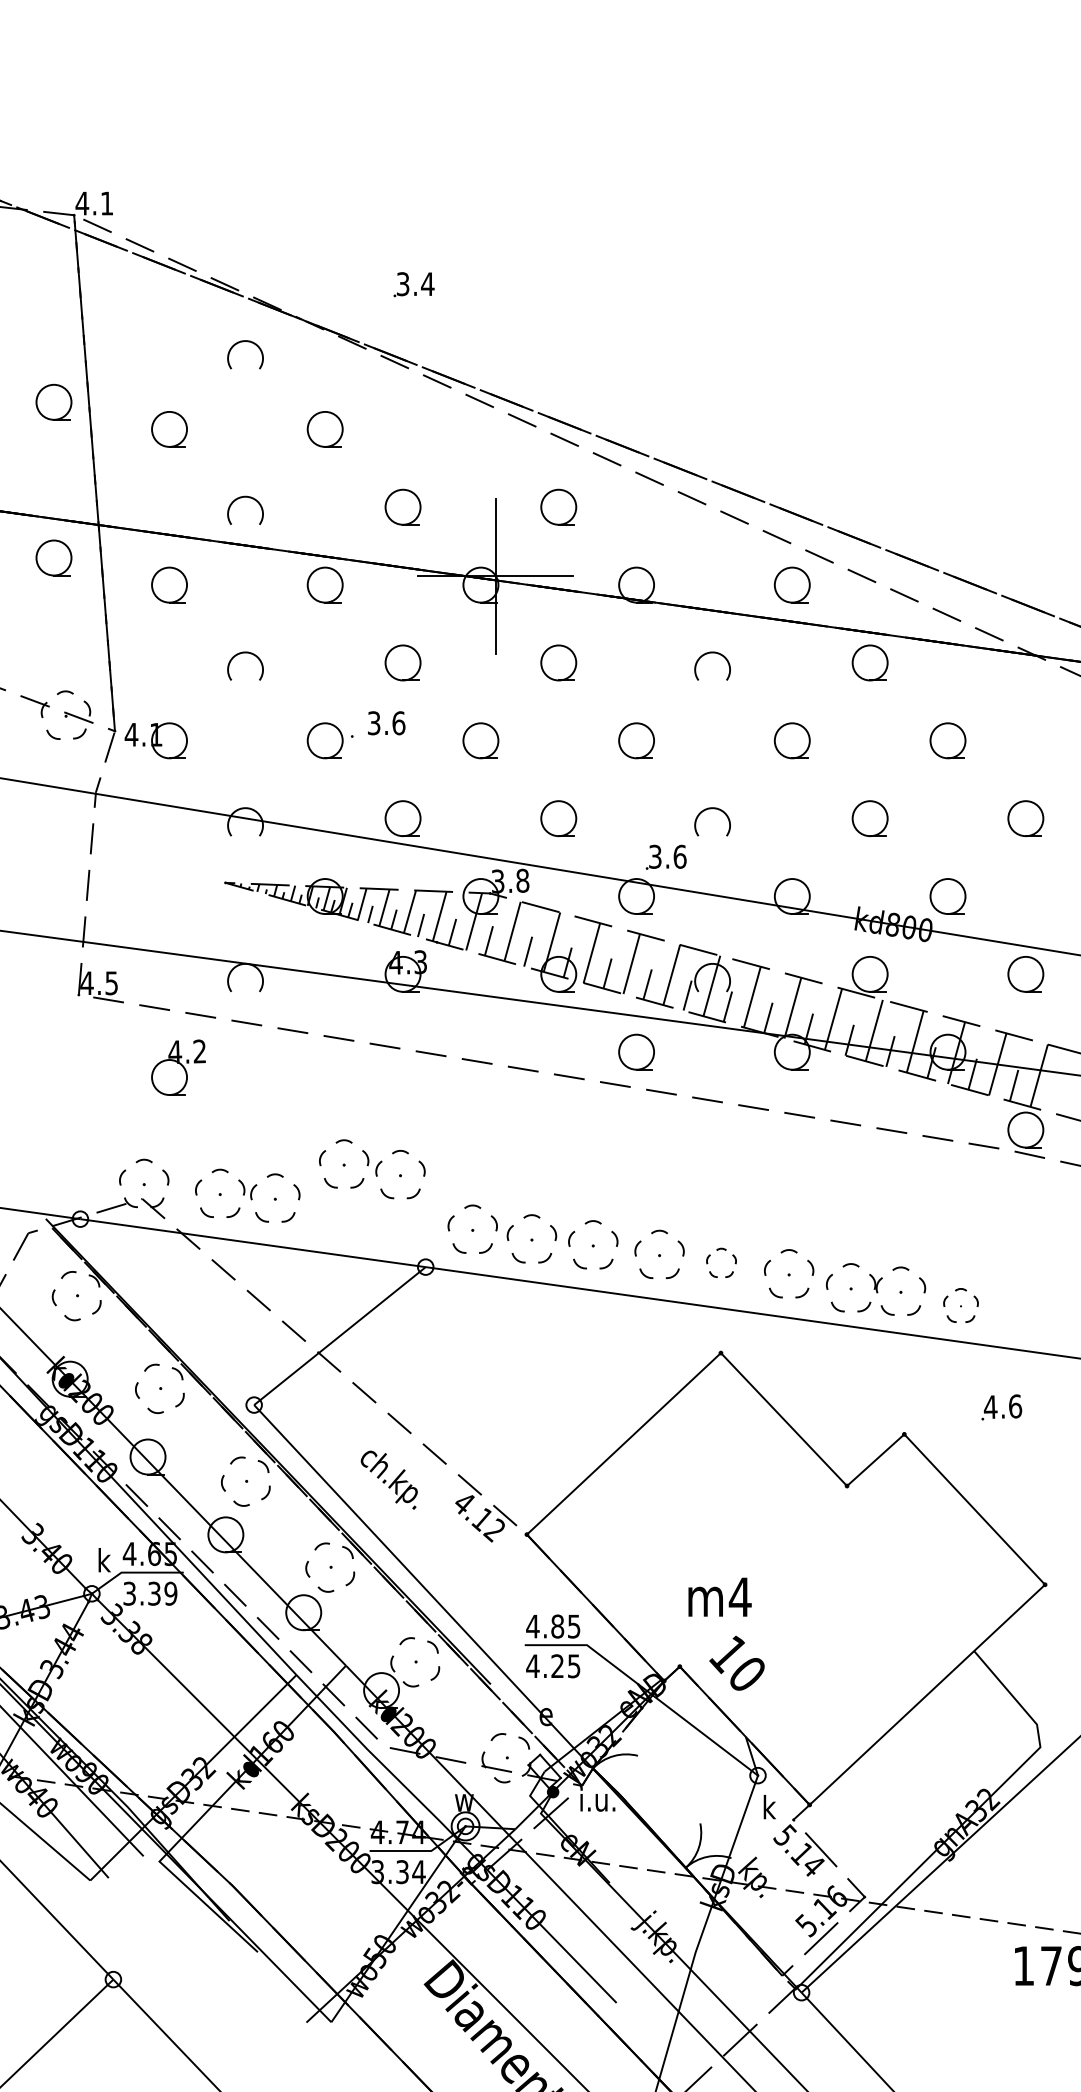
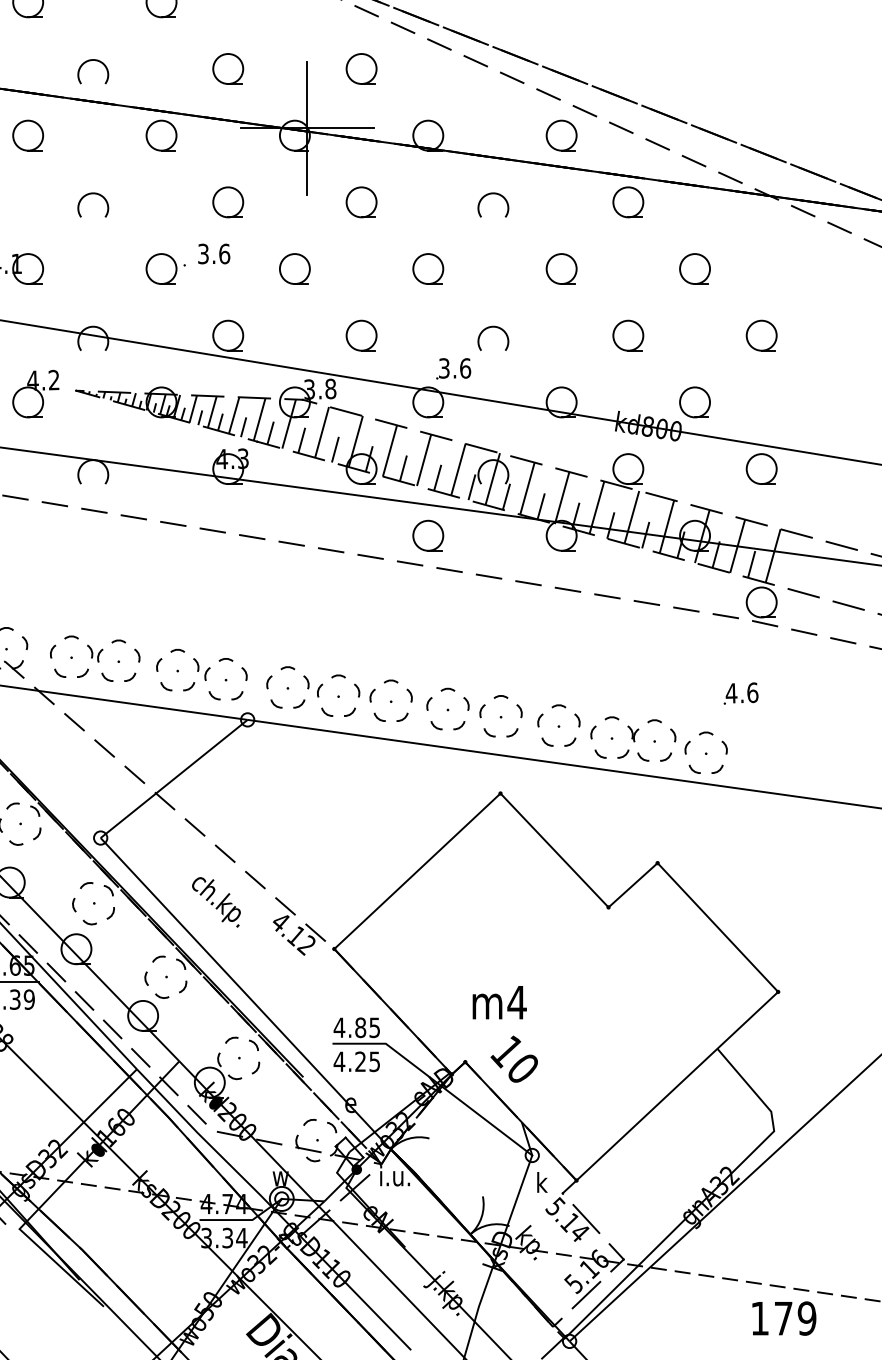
part: (178, 1067) -> (35, 393), moved
part: (372, 1169) -> (202, 674), moved
part: (721, 1262) -> (501, 715), size x1.67
part: (960, 1305) -> (705, 752), size x1.43
text: (1001, 1407) -> (740, 693), moved

